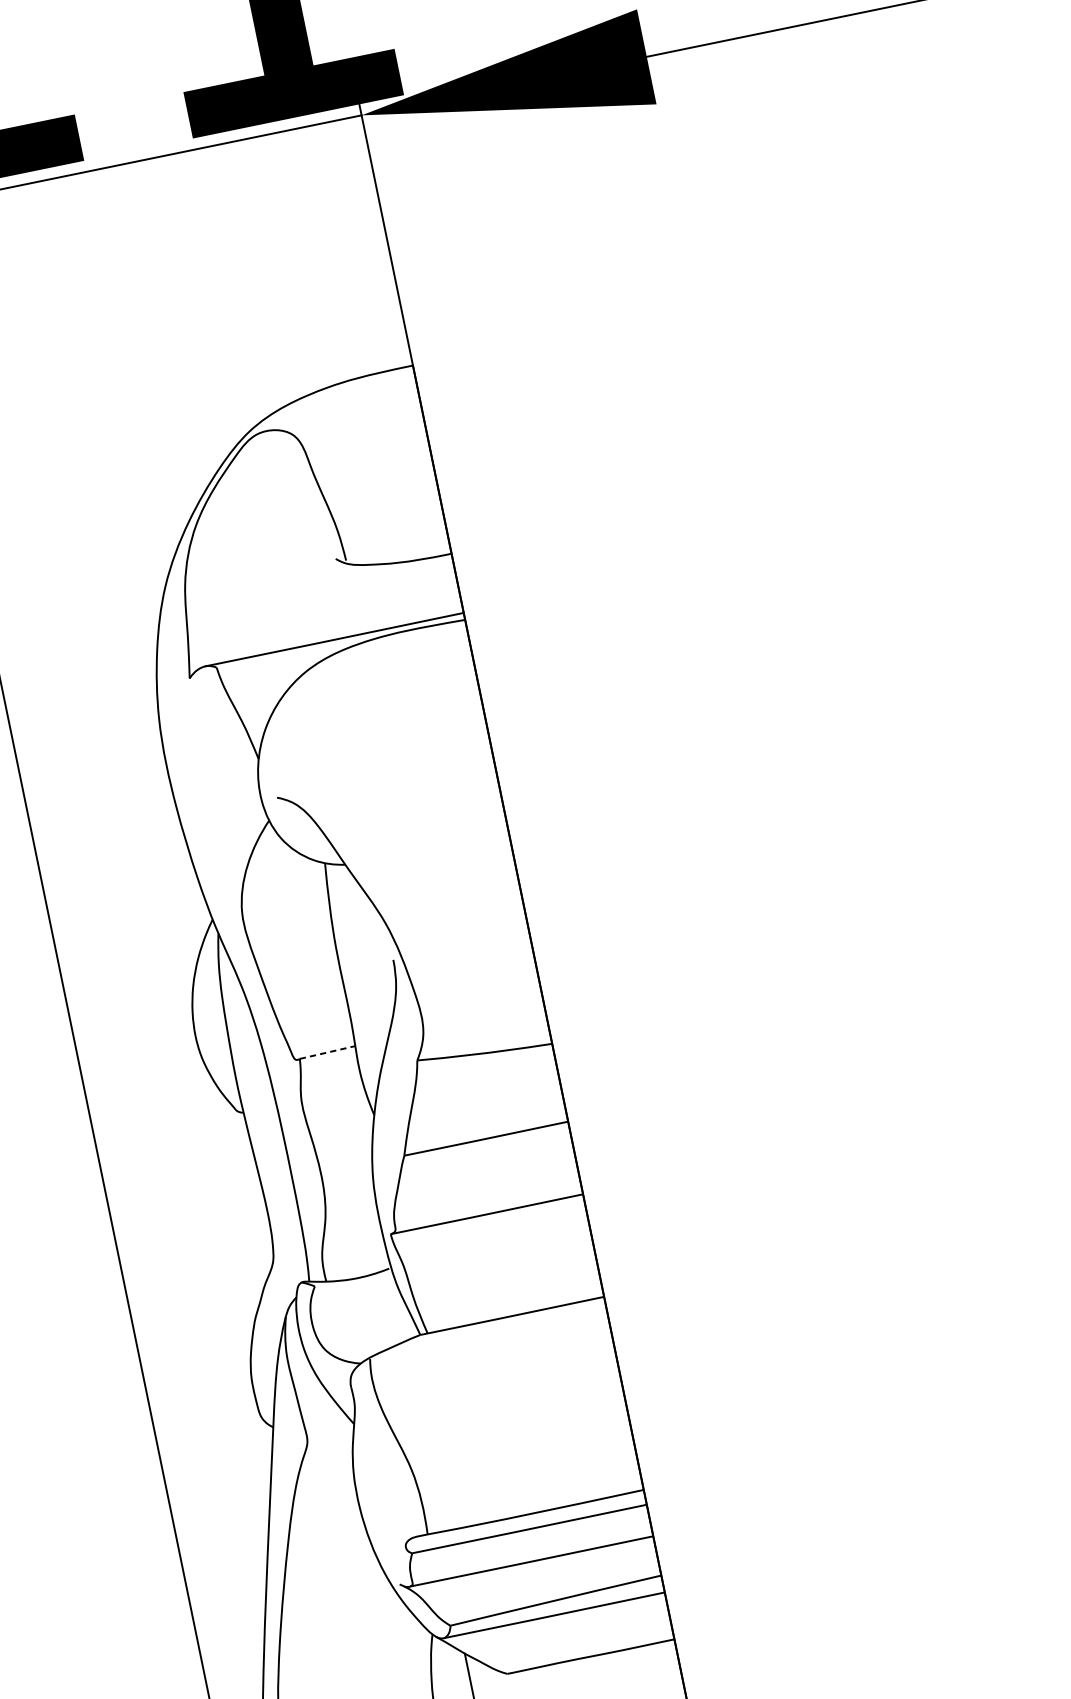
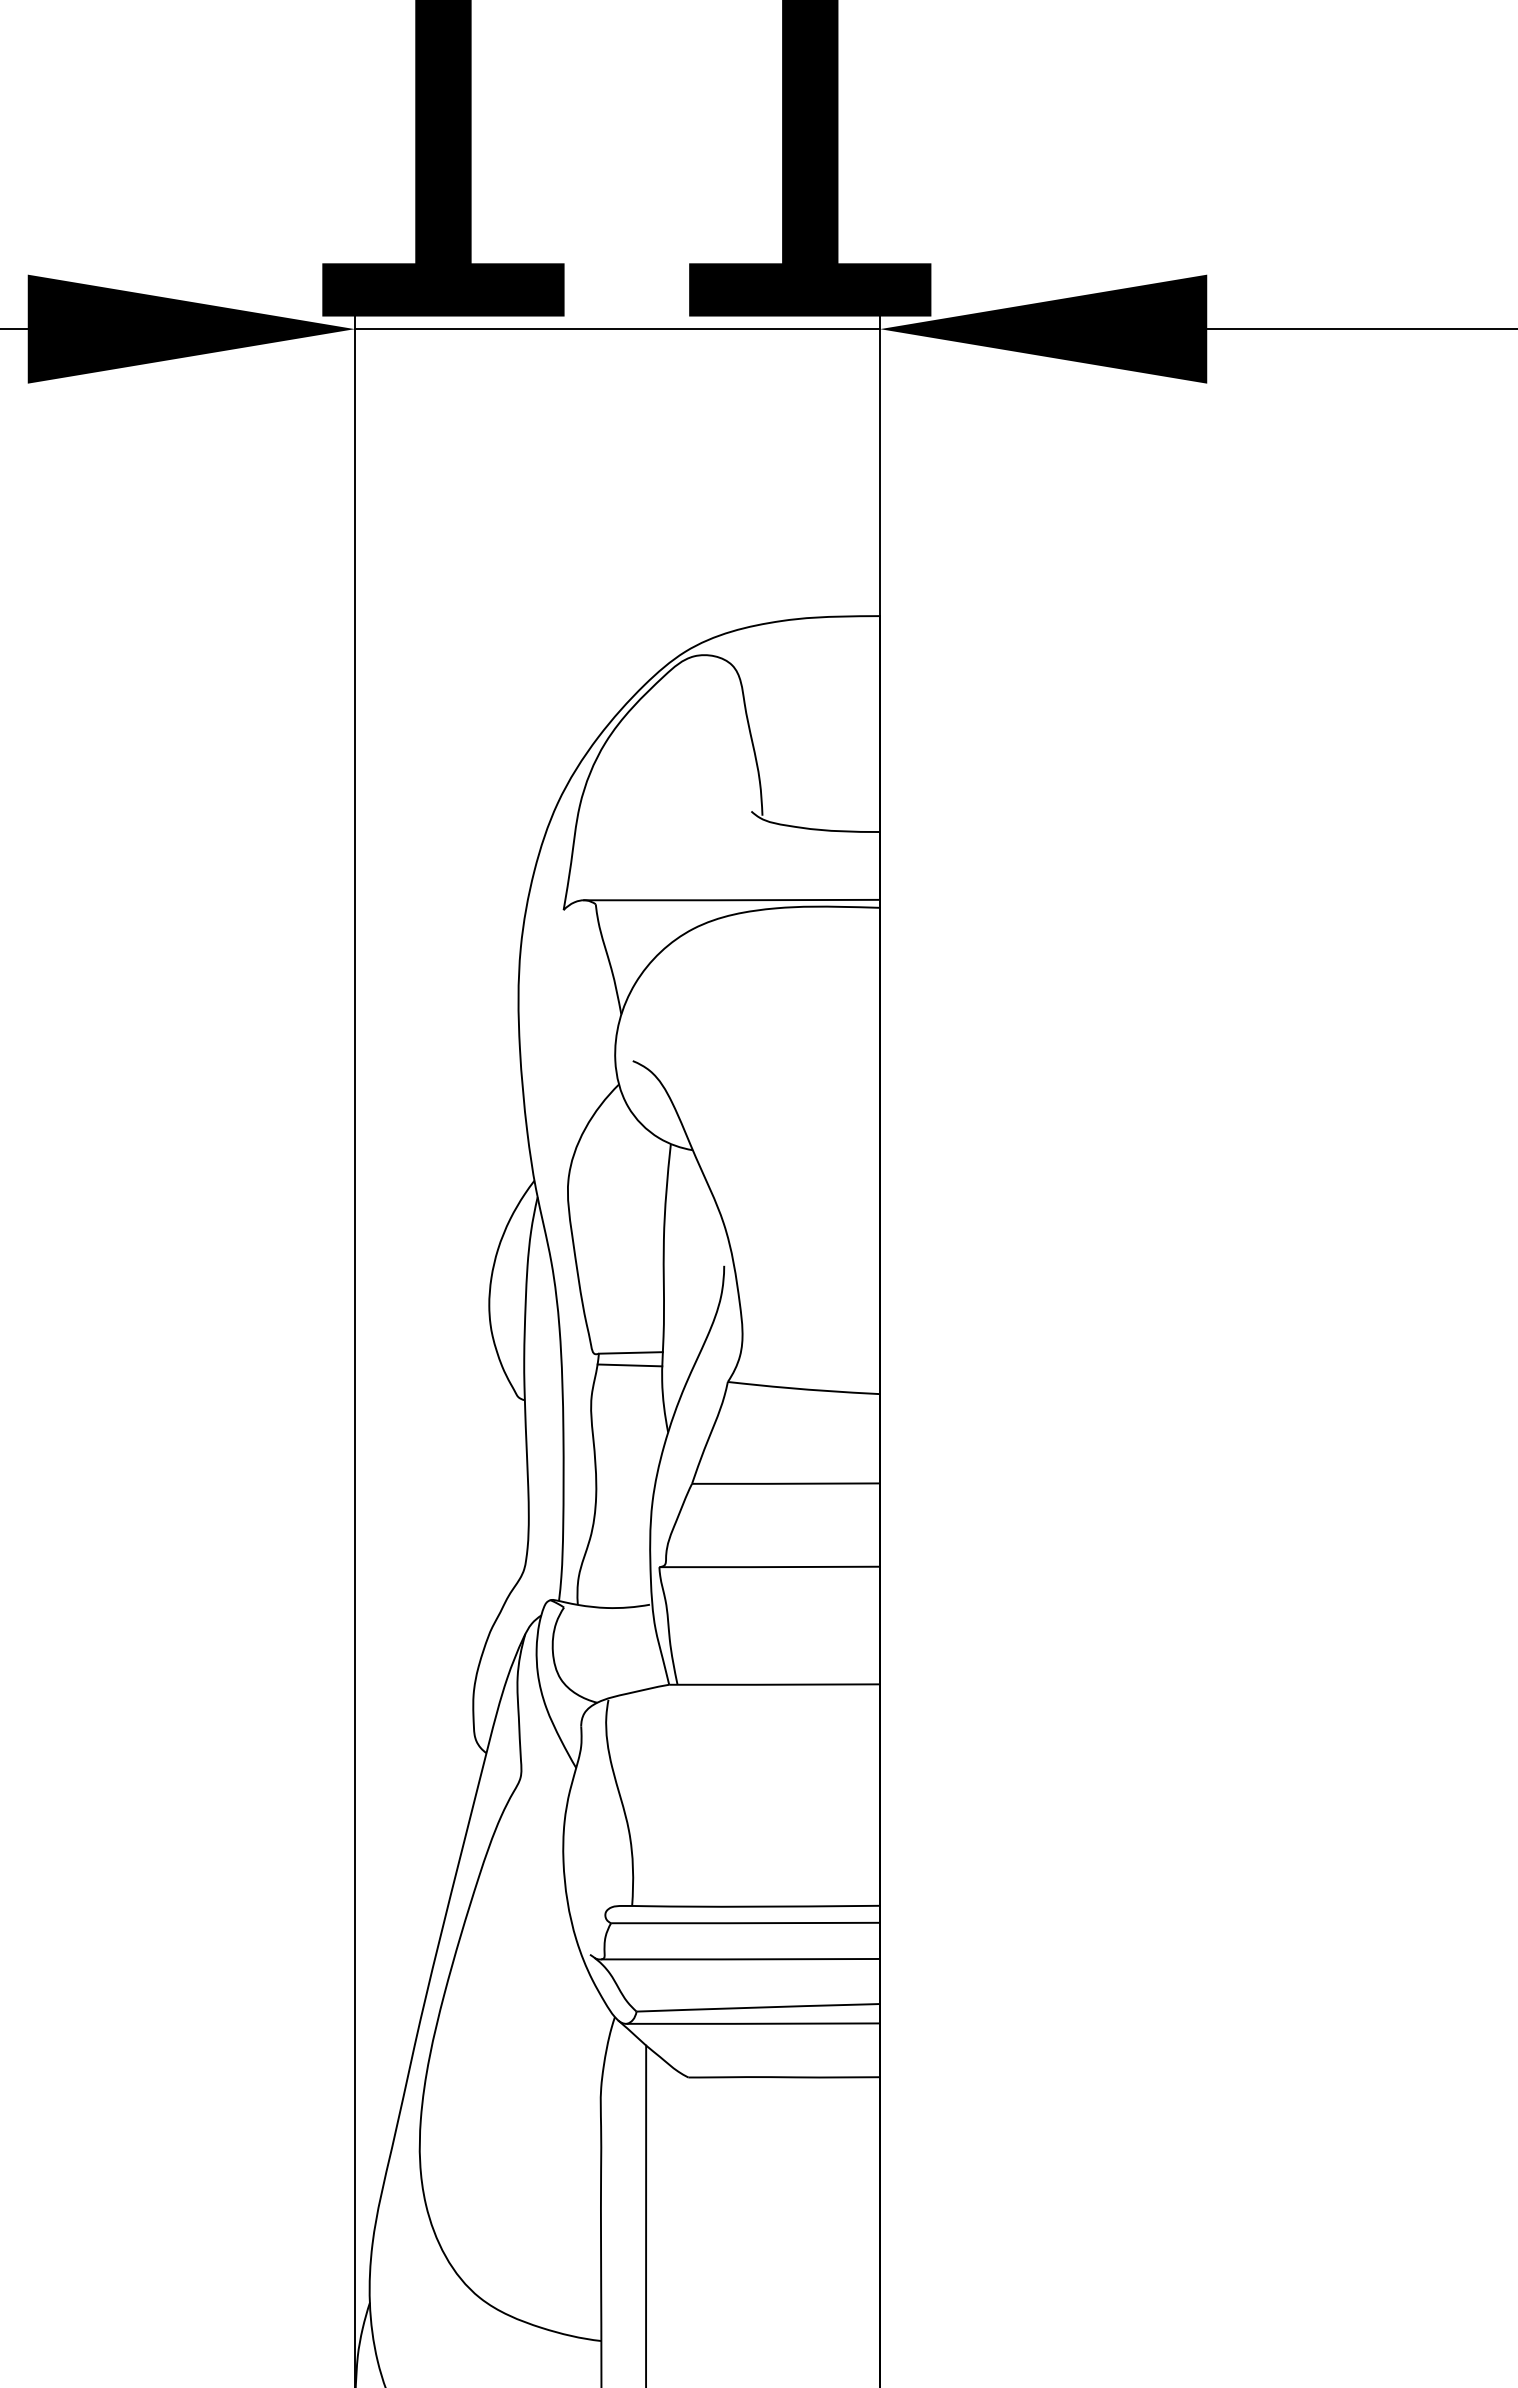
line: (327, 1052) -> (630, 1352), dashed -> solid
line: (328, 1063) -> (629, 1365), added

